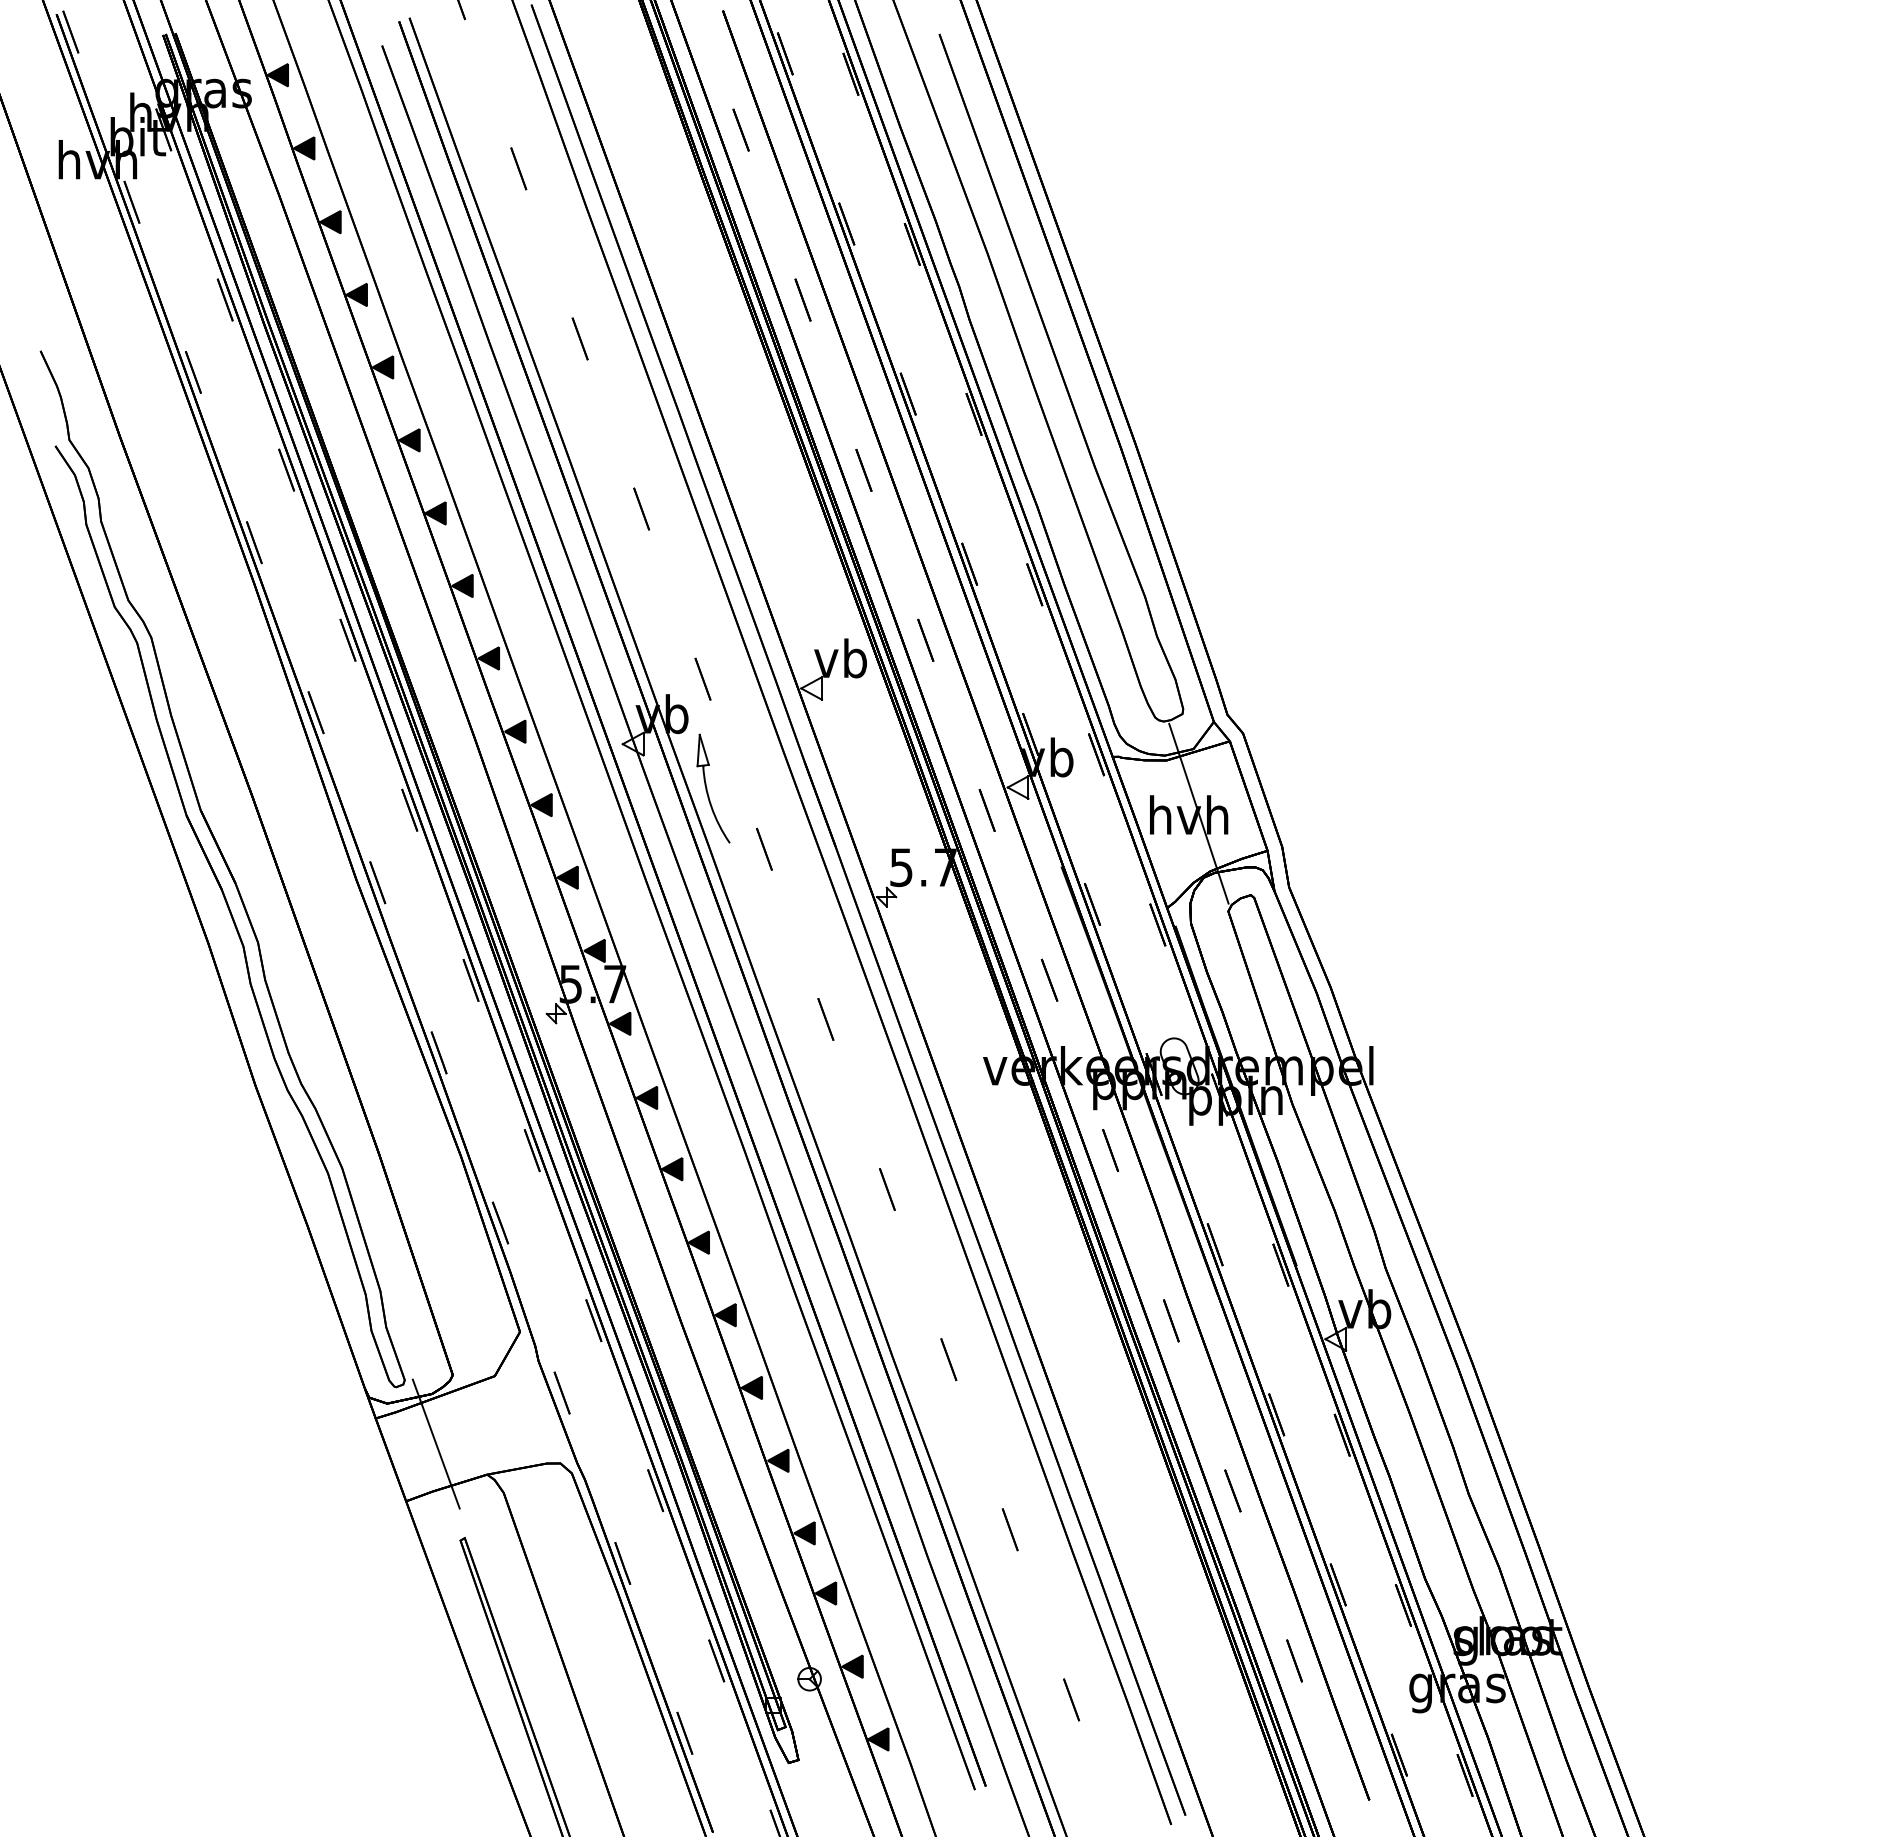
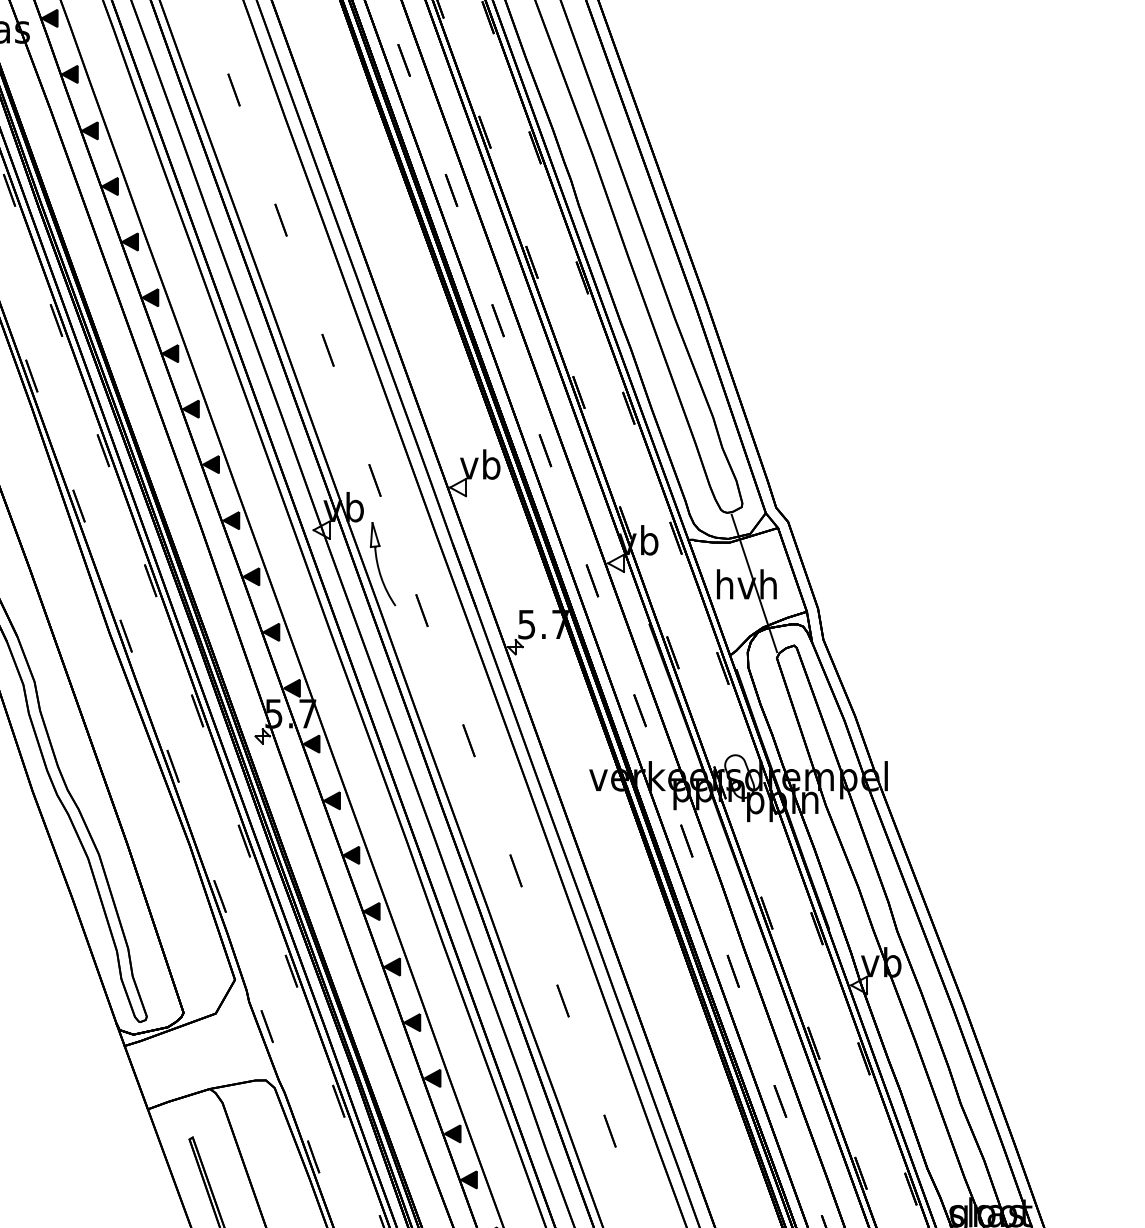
line: (435, 1443) -> (170, 1065), removed

